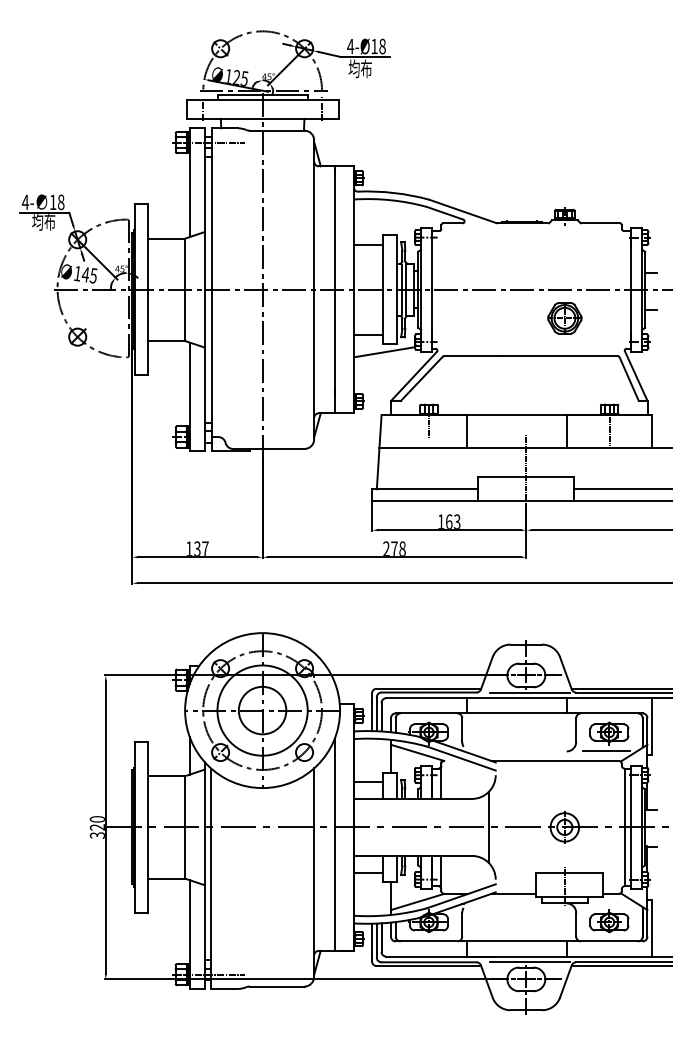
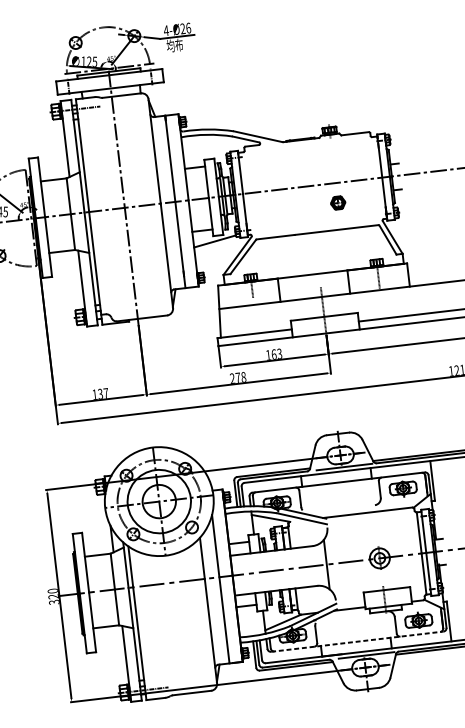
text: (378, 46) -> (185, 28), 4-Ø18 -> 4-Ø26
part: (564, 318) -> (337, 203), size x0.6
line: (606, 751) -> (402, 501), removed
line: (519, 941) -> (357, 641), solid -> dashed

